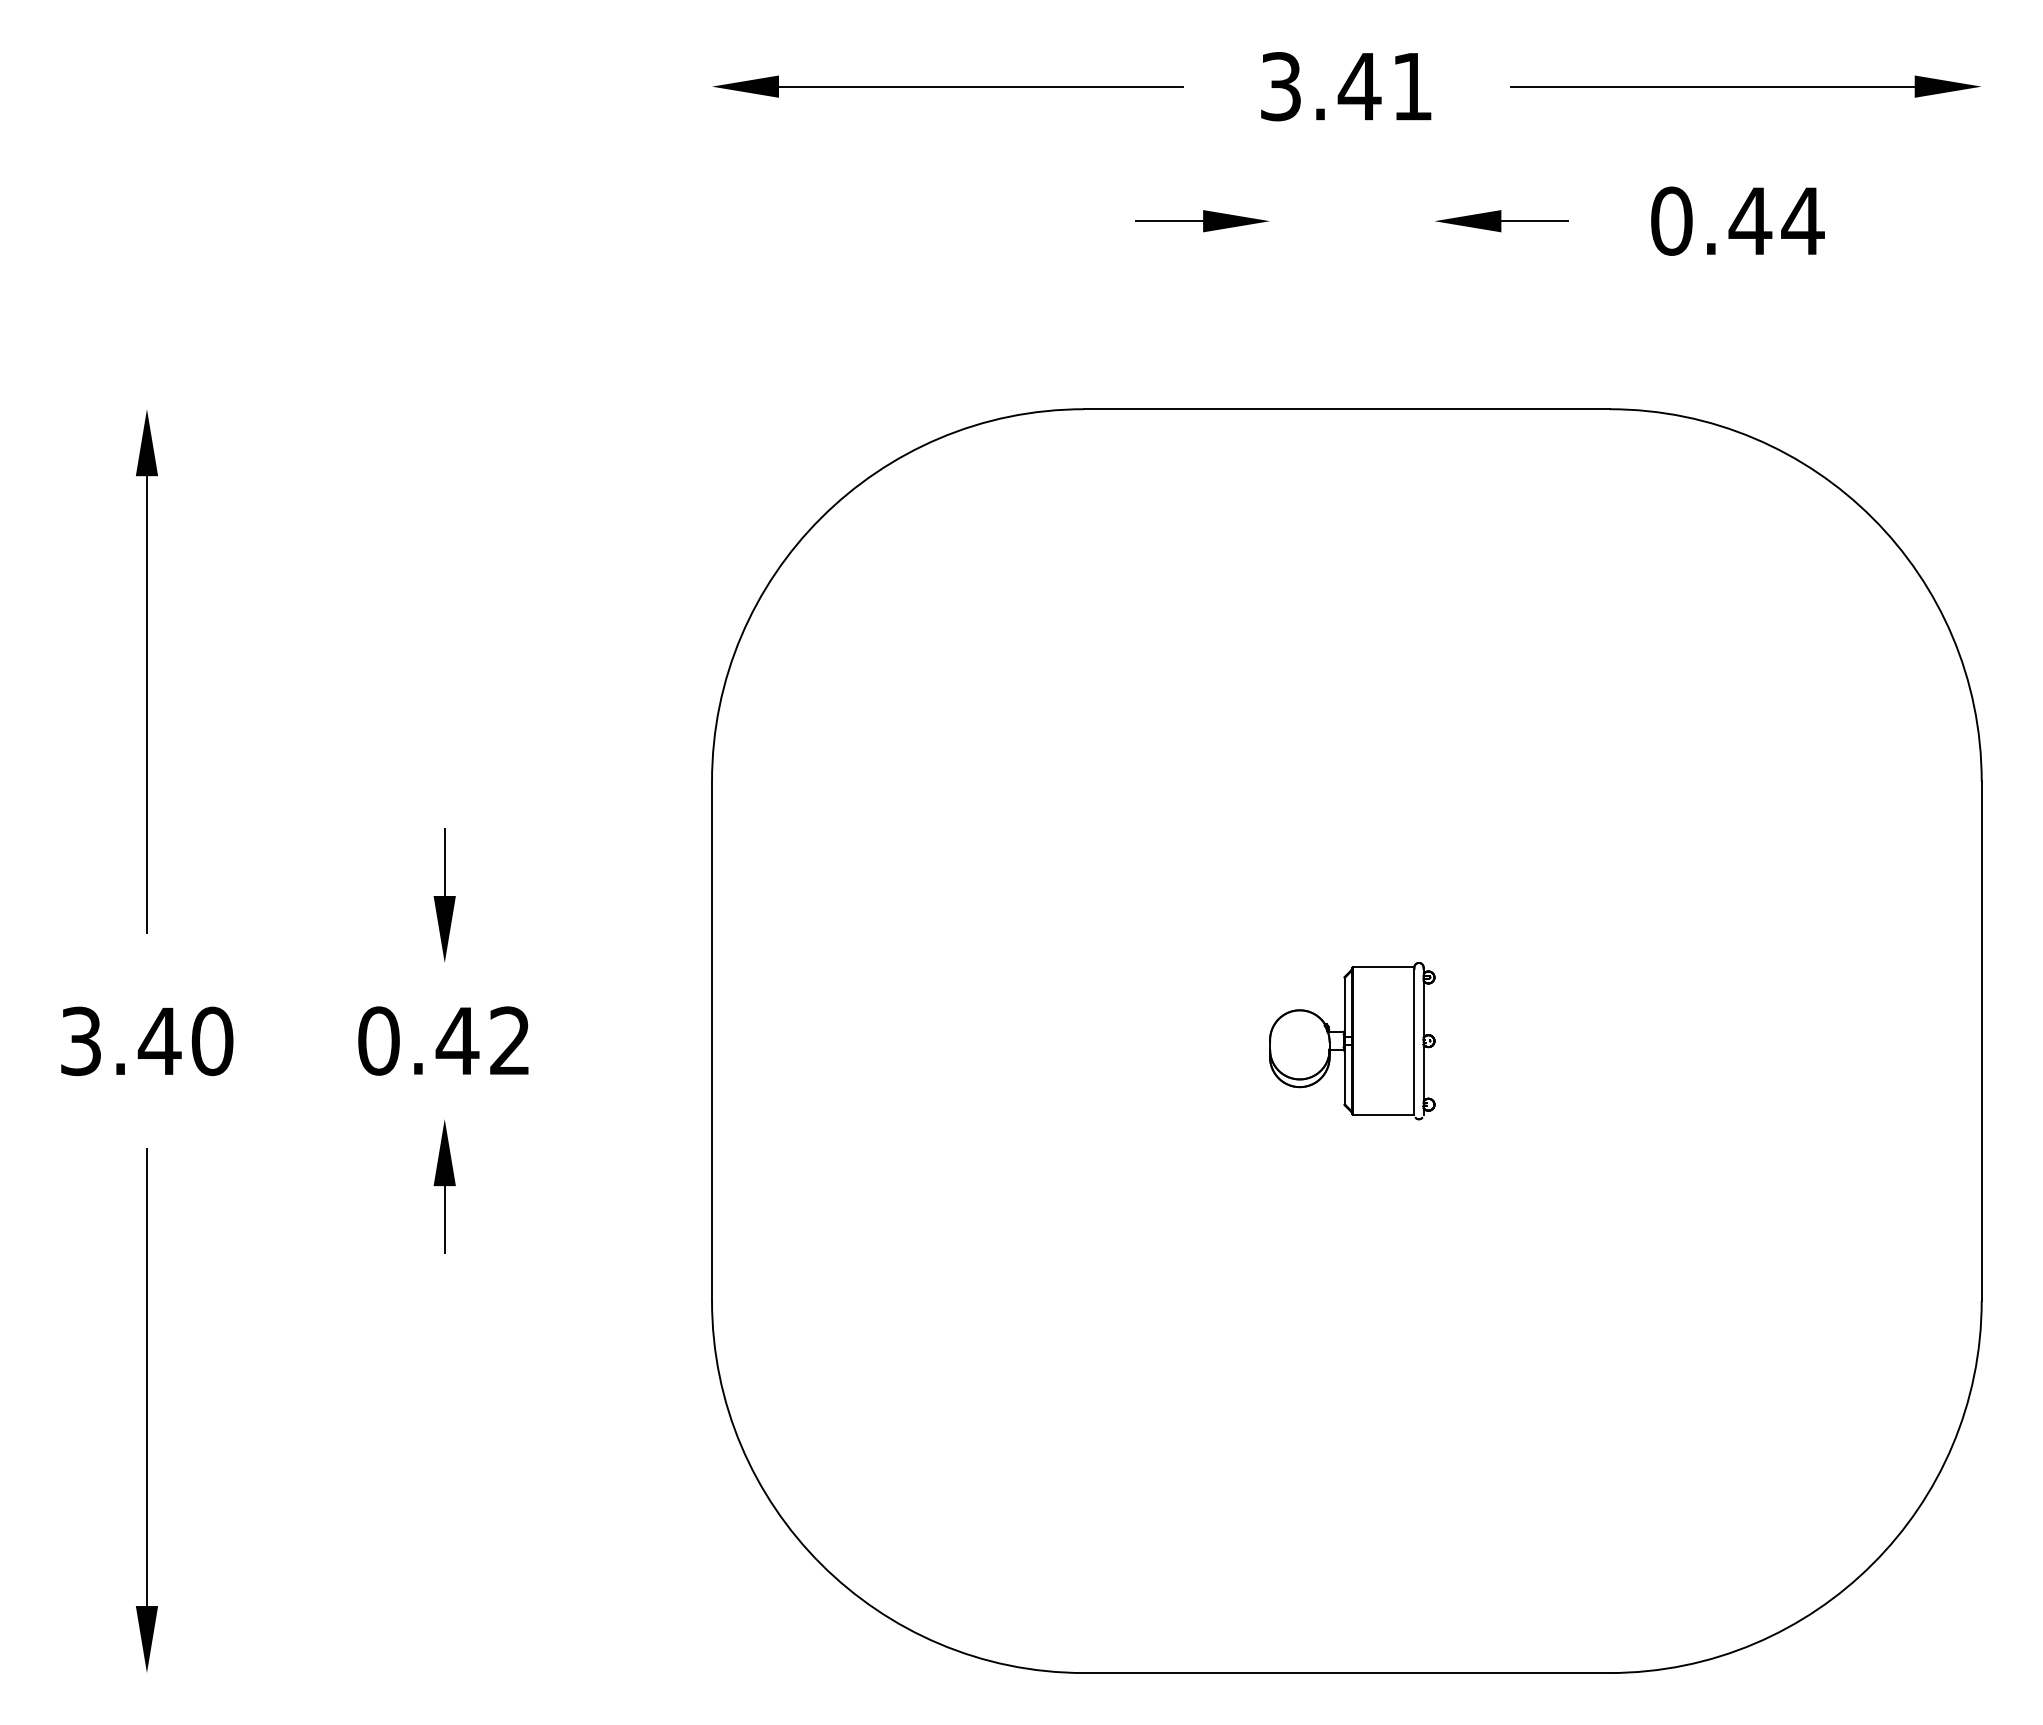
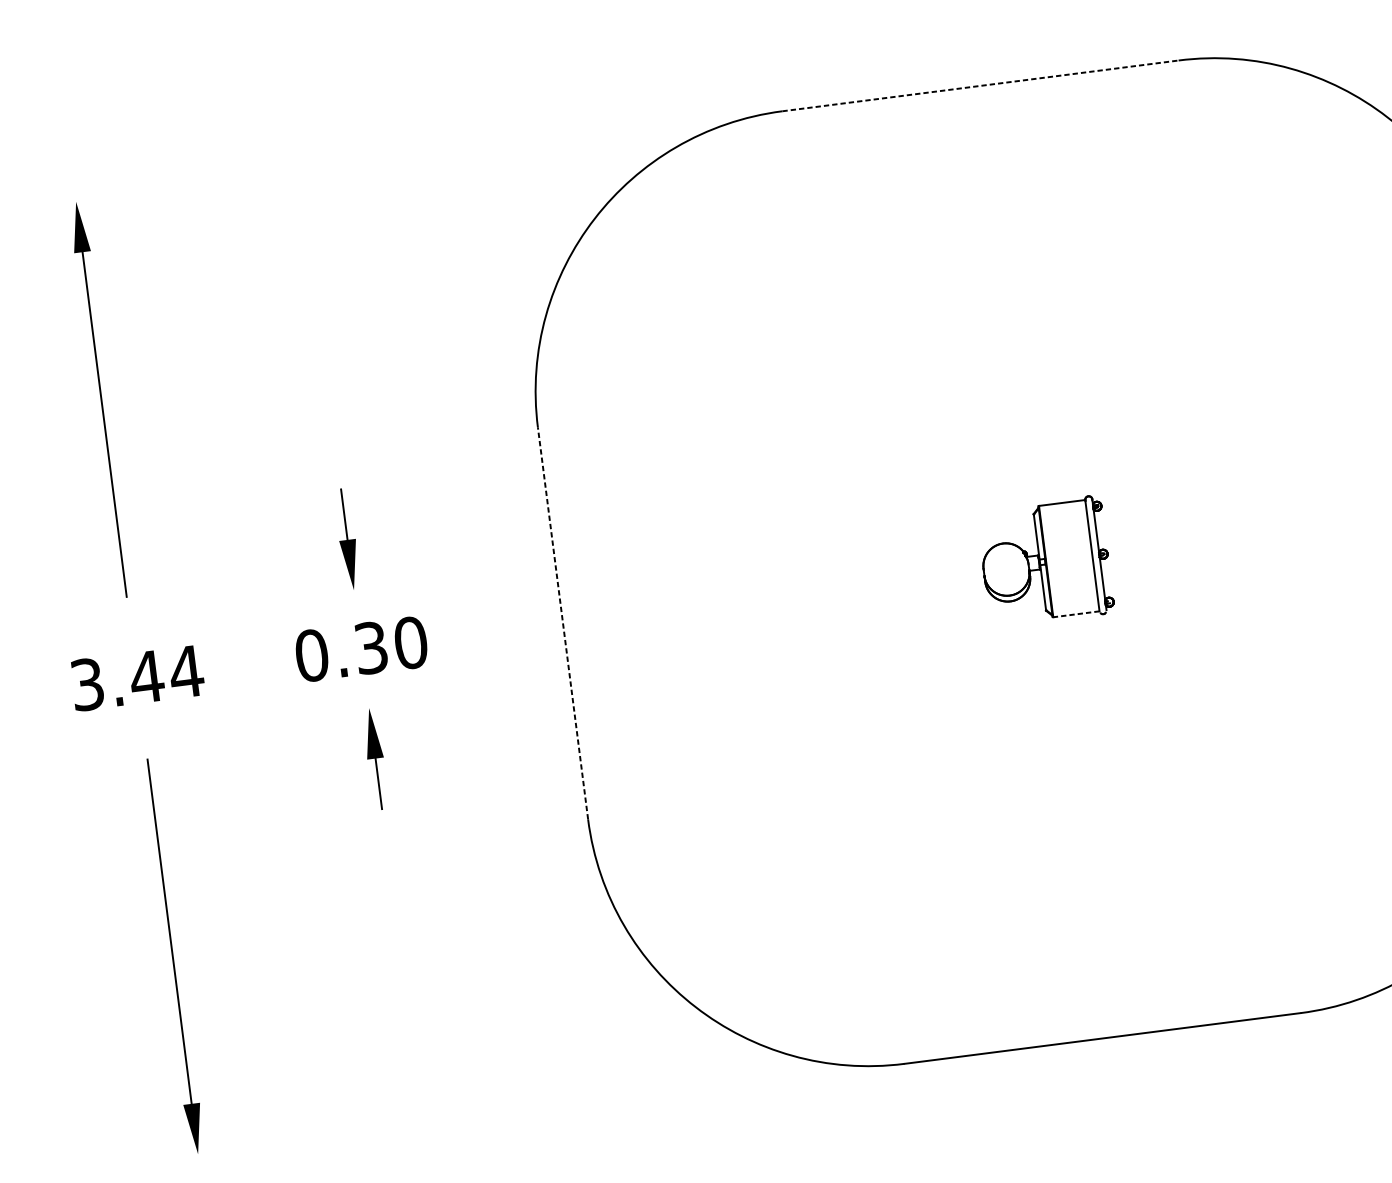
line: (1346, 409) -> (980, 86), solid -> dashed
text: (483, 1040) -> (390, 645), 0.42 -> 0.30
text: (212, 1041) -> (186, 672), 3.40 -> 3.44
line: (712, 1041) -> (563, 623), solid -> dashed
line: (1383, 1114) -> (1076, 613), solid -> dashed

